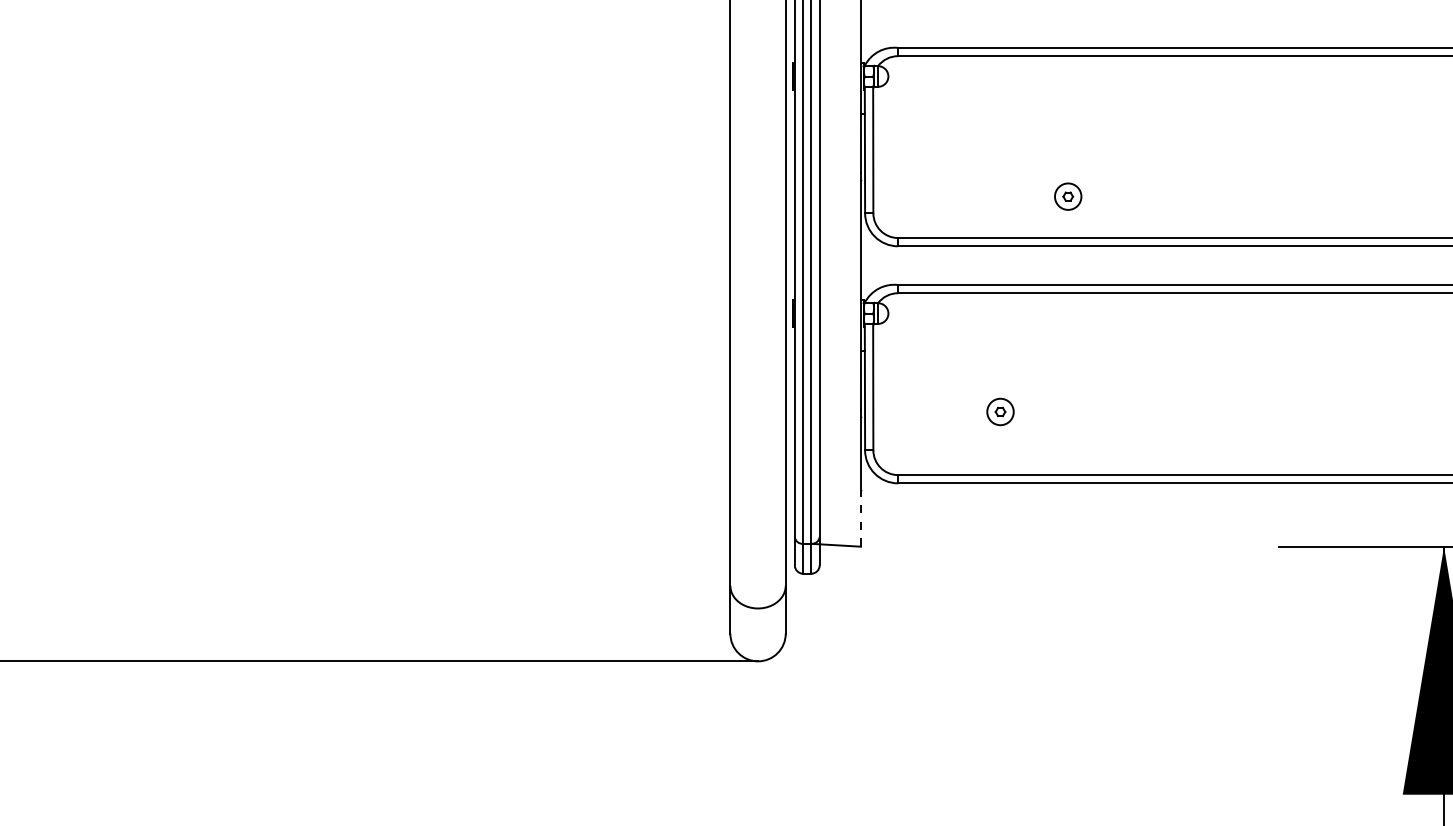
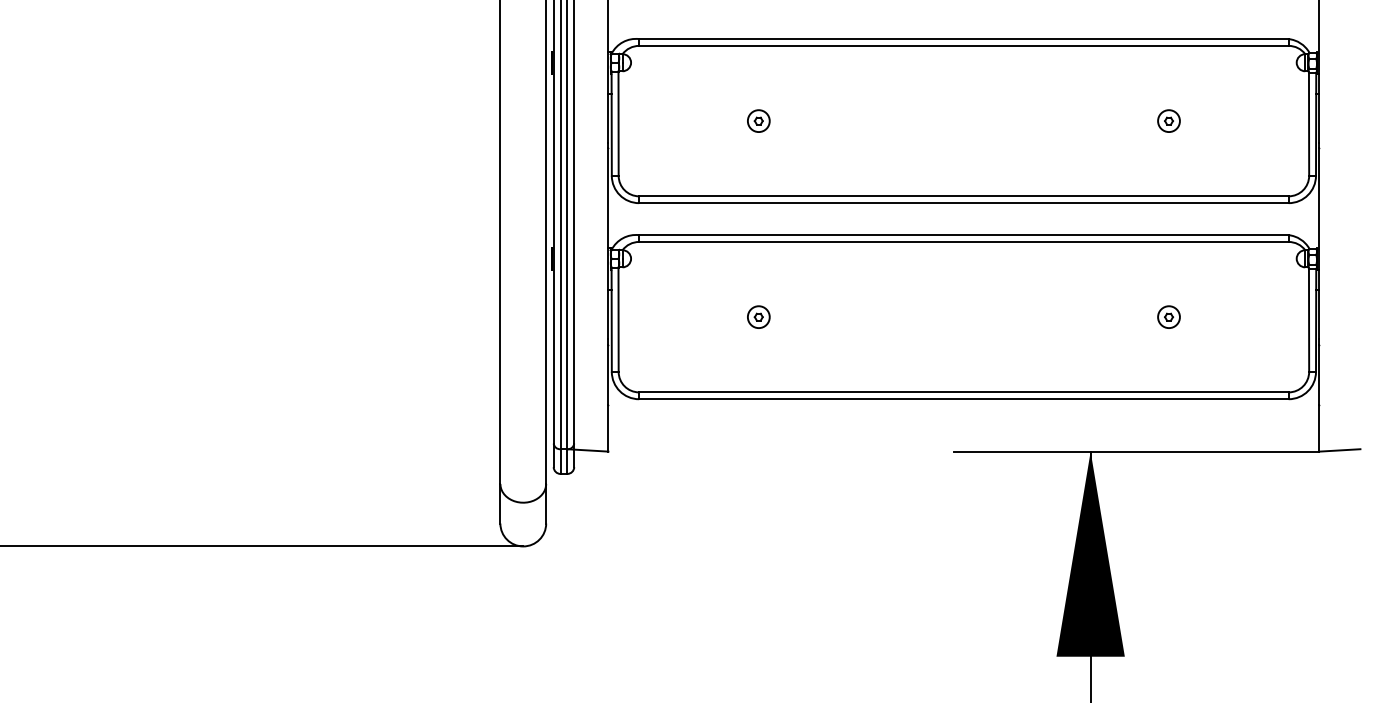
part: (1067, 195) -> (758, 120), moved
part: (1000, 411) -> (758, 316), moved
line: (861, 517) -> (608, 427), dashed -> solid

